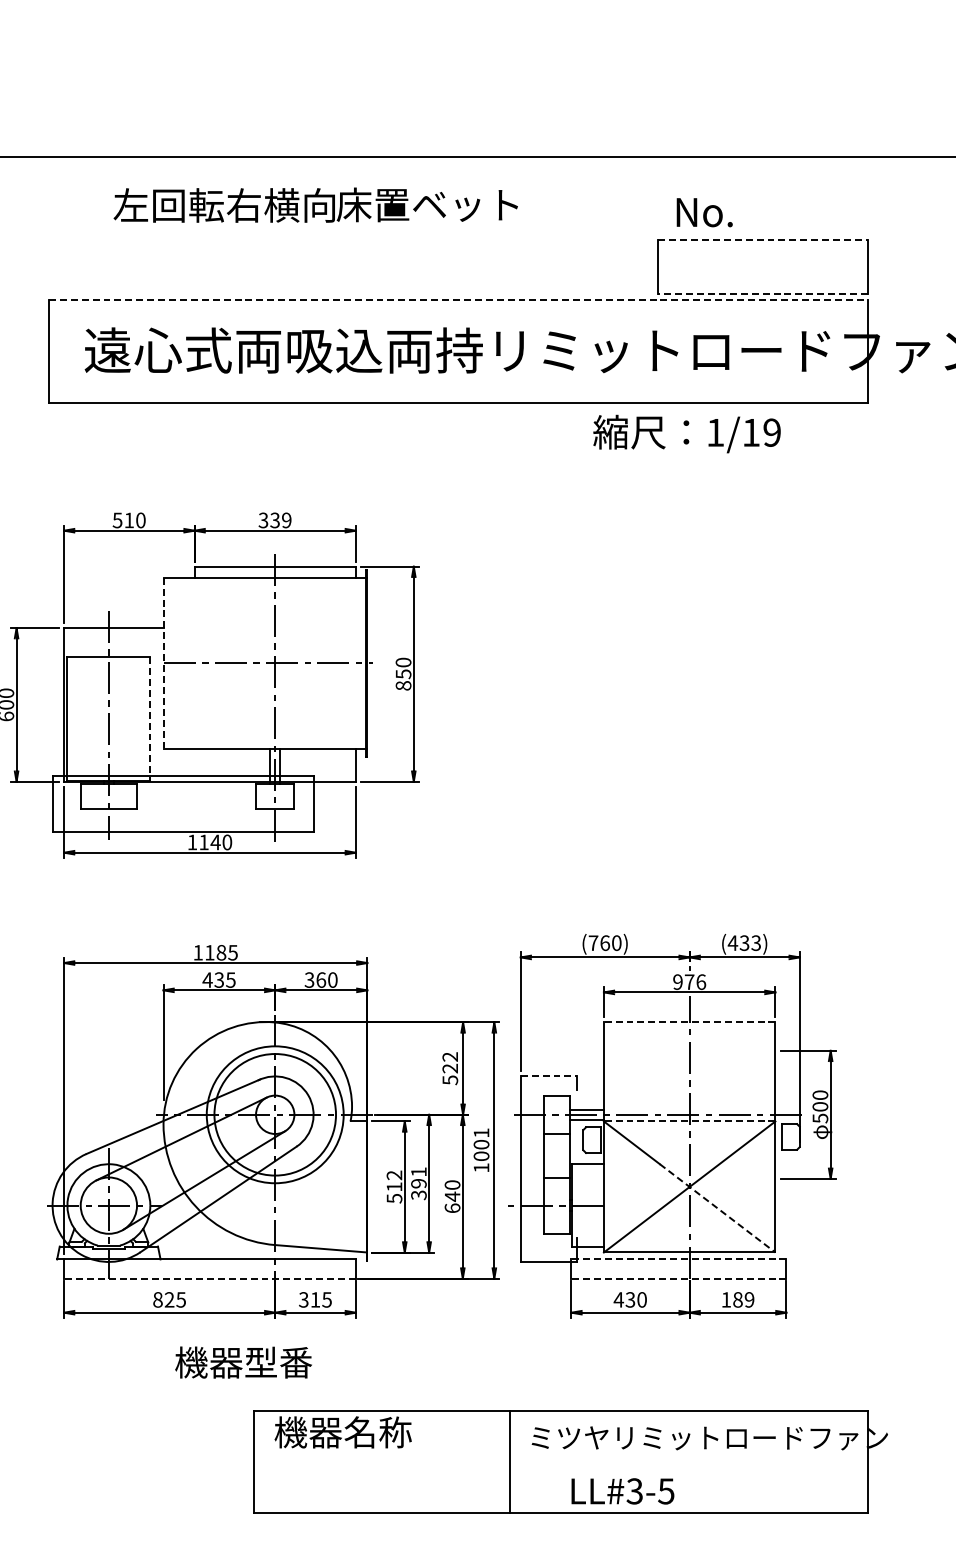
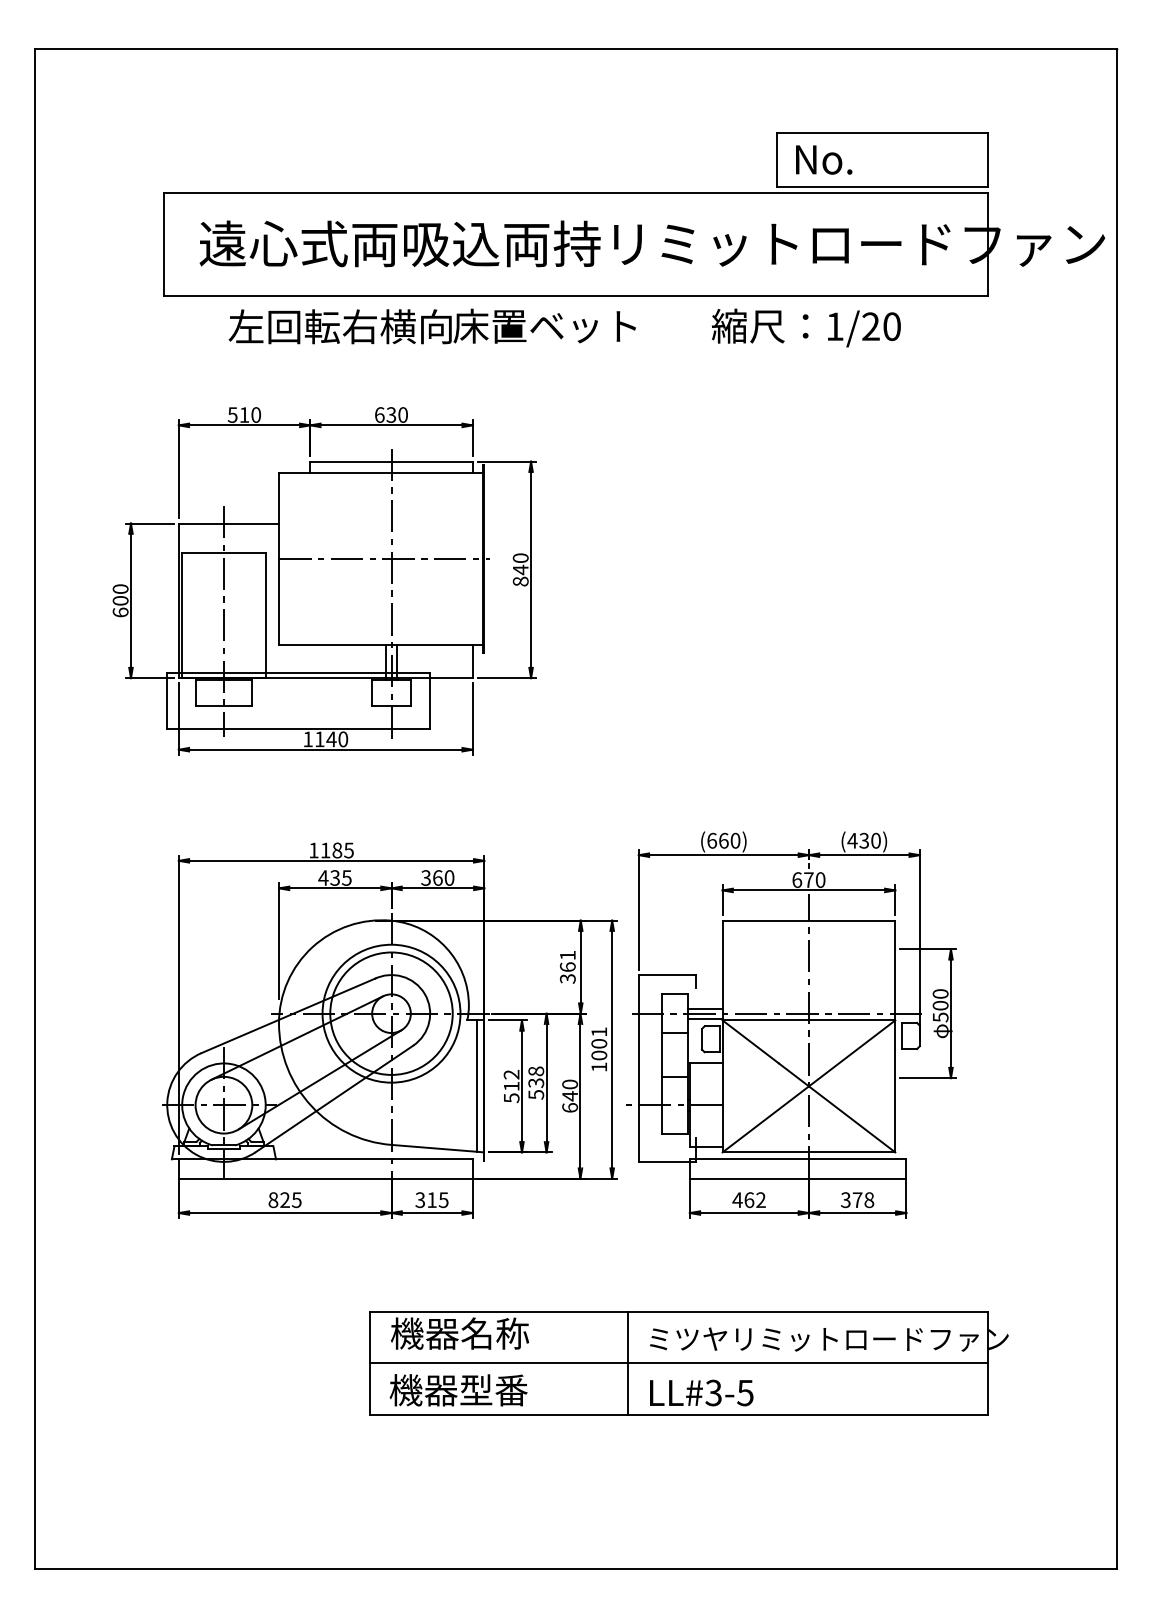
text: (314, 205) -> (431, 326), moved
text: (705, 212) -> (824, 159), moved
line: (762, 239) -> (882, 132), dashed -> solid
line: (762, 294) -> (882, 187), dashed -> solid
line: (458, 300) -> (576, 193), dashed -> solid
text: (761, 432) -> (881, 326), 1/19 -> 1/20
text: (274, 519) -> (390, 414), 339 -> 630
line: (164, 663) -> (279, 559), dashed -> solid
text: (403, 673) -> (520, 569), 850 -> 840
line: (150, 719) -> (265, 615), dashed -> solid
text: (593, 942) -> (712, 840), (760) -> (660)
text: (755, 942) -> (875, 840), (433) -> (430)
text: (689, 981) -> (808, 879), 976 -> 670
line: (689, 1022) -> (808, 920), dashed -> solid
text: (449, 1067) -> (567, 966), 522 -> 361
line: (549, 1076) -> (667, 975), dashed -> solid
line: (689, 1121) -> (808, 1020), dashed -> solid
text: (419, 1183) -> (536, 1082), 391 -> 538
line: (359, 1186) -> (476, 1085), added
line: (718, 1208) -> (837, 1108), dashed -> solid
line: (678, 1259) -> (797, 1159), dashed -> solid
line: (209, 1278) -> (325, 1178), dashed -> solid
line: (678, 1278) -> (797, 1178), dashed -> solid
text: (635, 1300) -> (754, 1200), 430 -> 462
text: (737, 1300) -> (857, 1200), 189 -> 378
text: (243, 1362) -> (458, 1390), moved
line: (560, 1462) -> (678, 1363), added
text: (622, 1490) -> (701, 1392), moved

